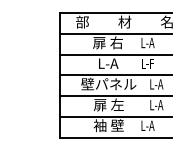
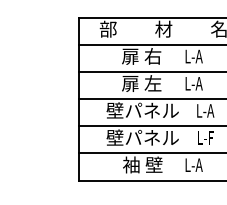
text: (107, 63) -> (141, 83), L-A -> 扉 左
text: (147, 63) -> (193, 83), L-F -> L-A
text: (108, 104) -> (142, 137), 扉 左 -> 壁パネル
text: (156, 105) -> (205, 138), L-A -> L-F

